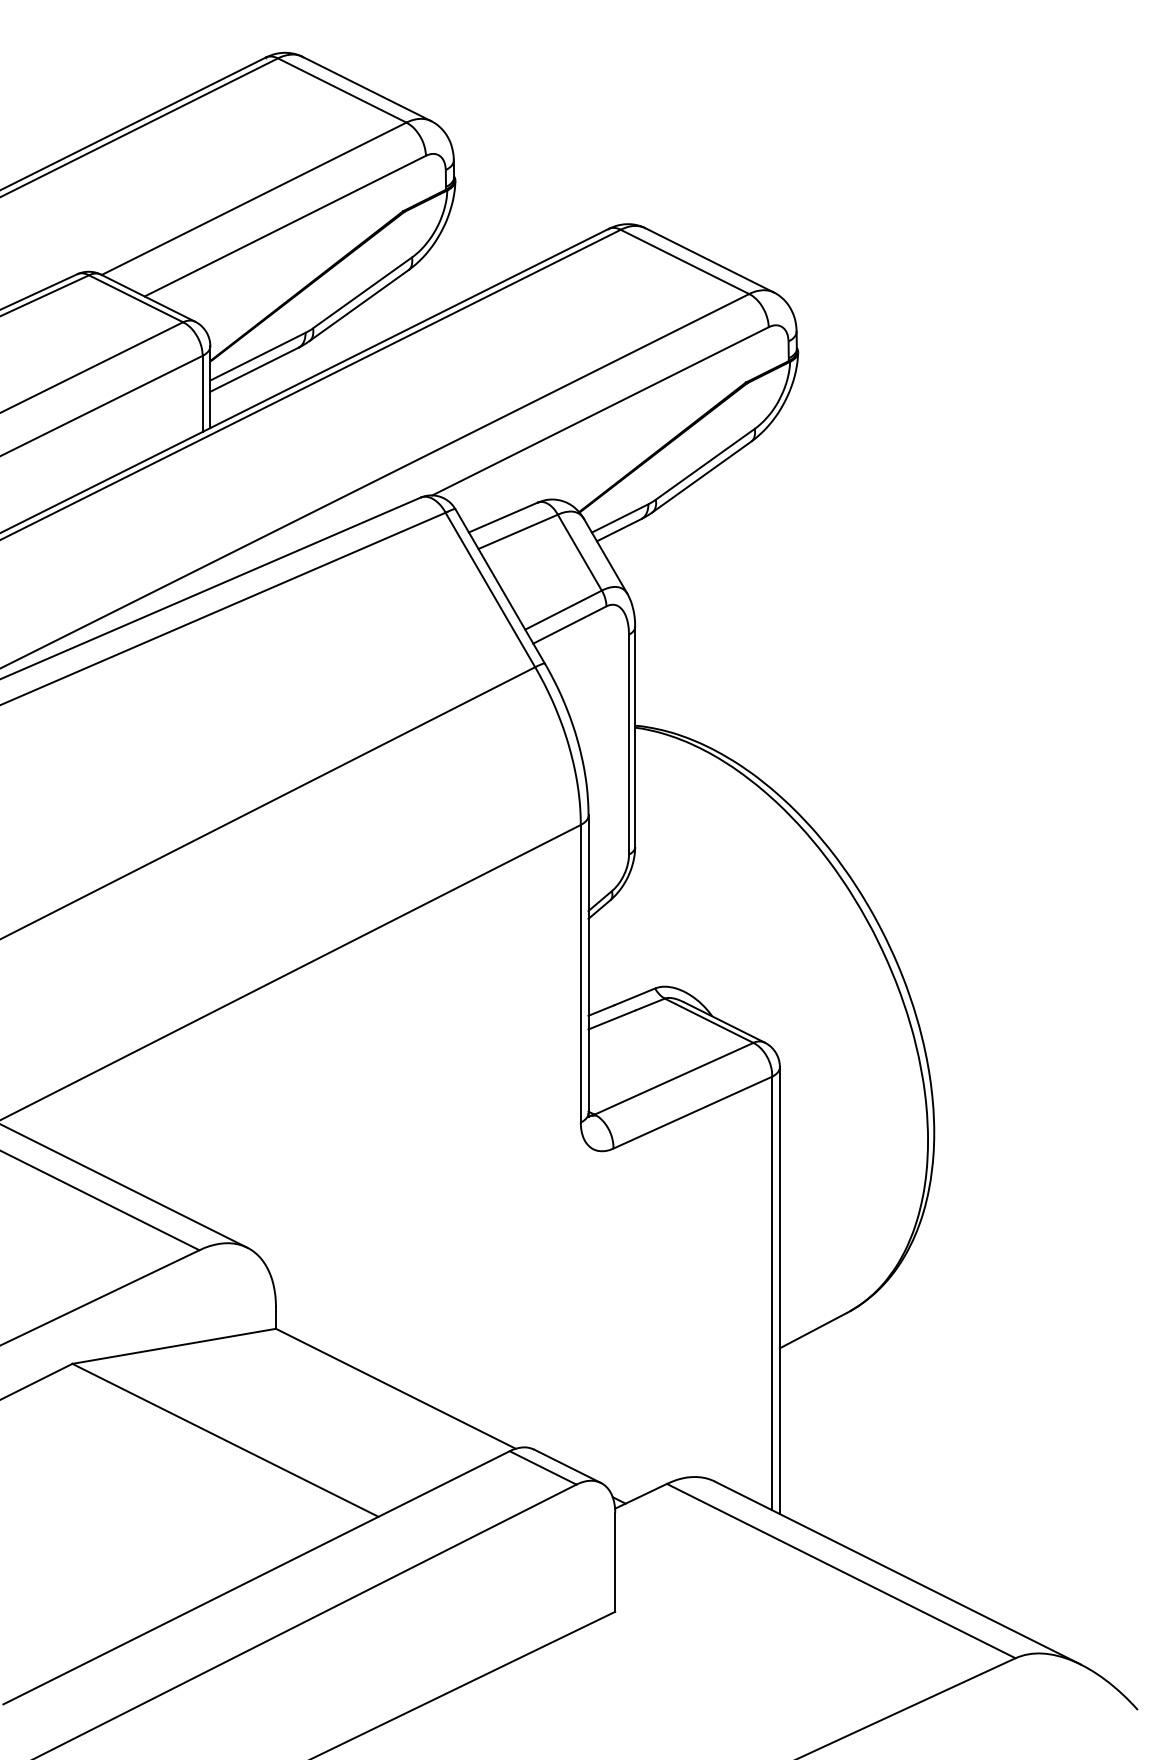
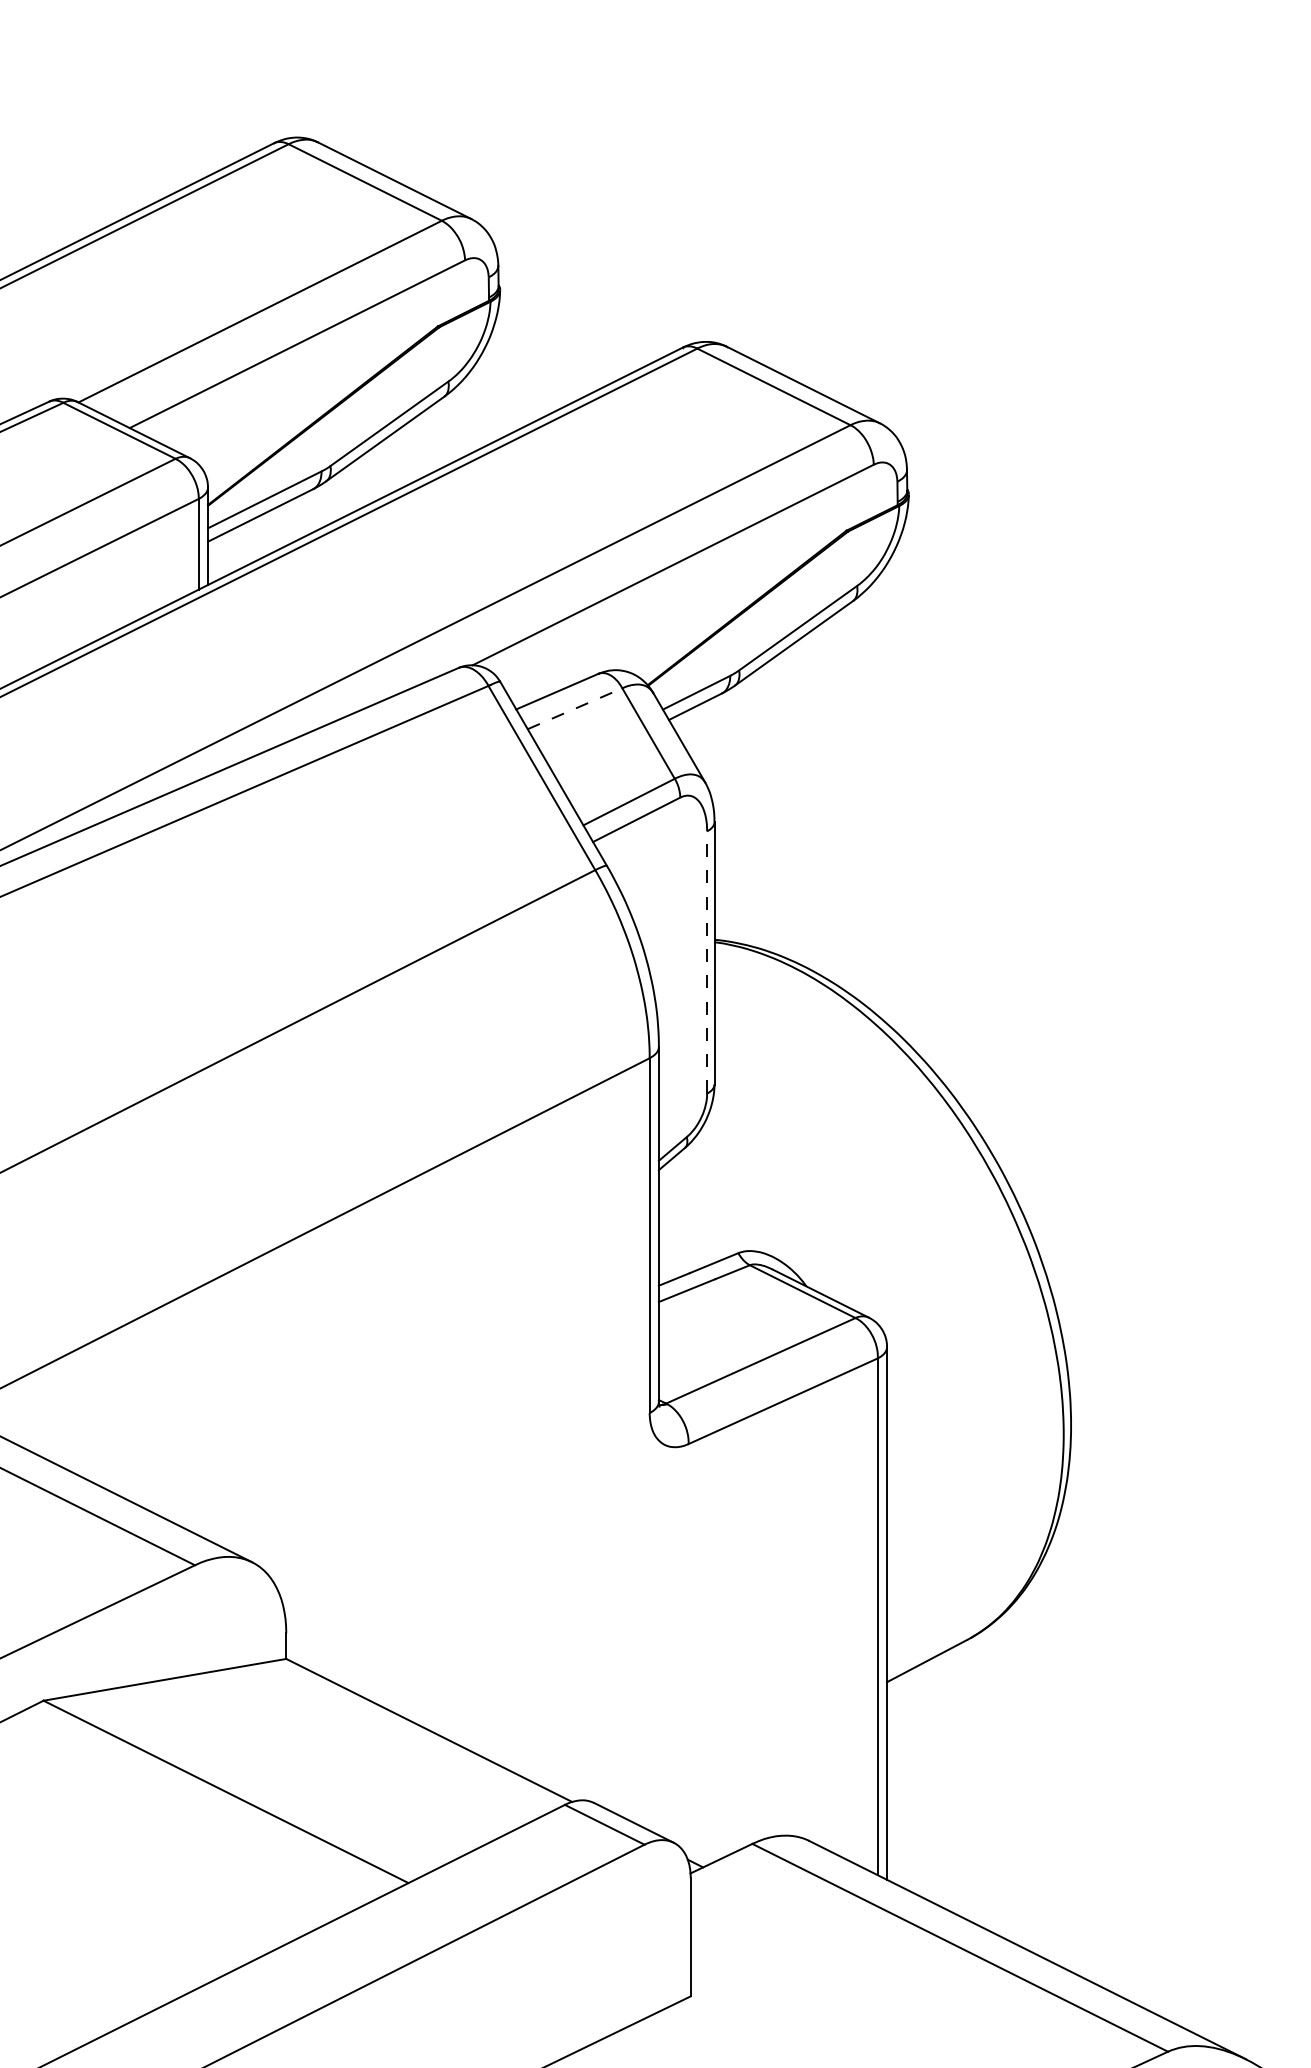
line: (518, 531) -> (575, 708), solid -> dashed
line: (628, 744) -> (706, 962), solid -> dashed

